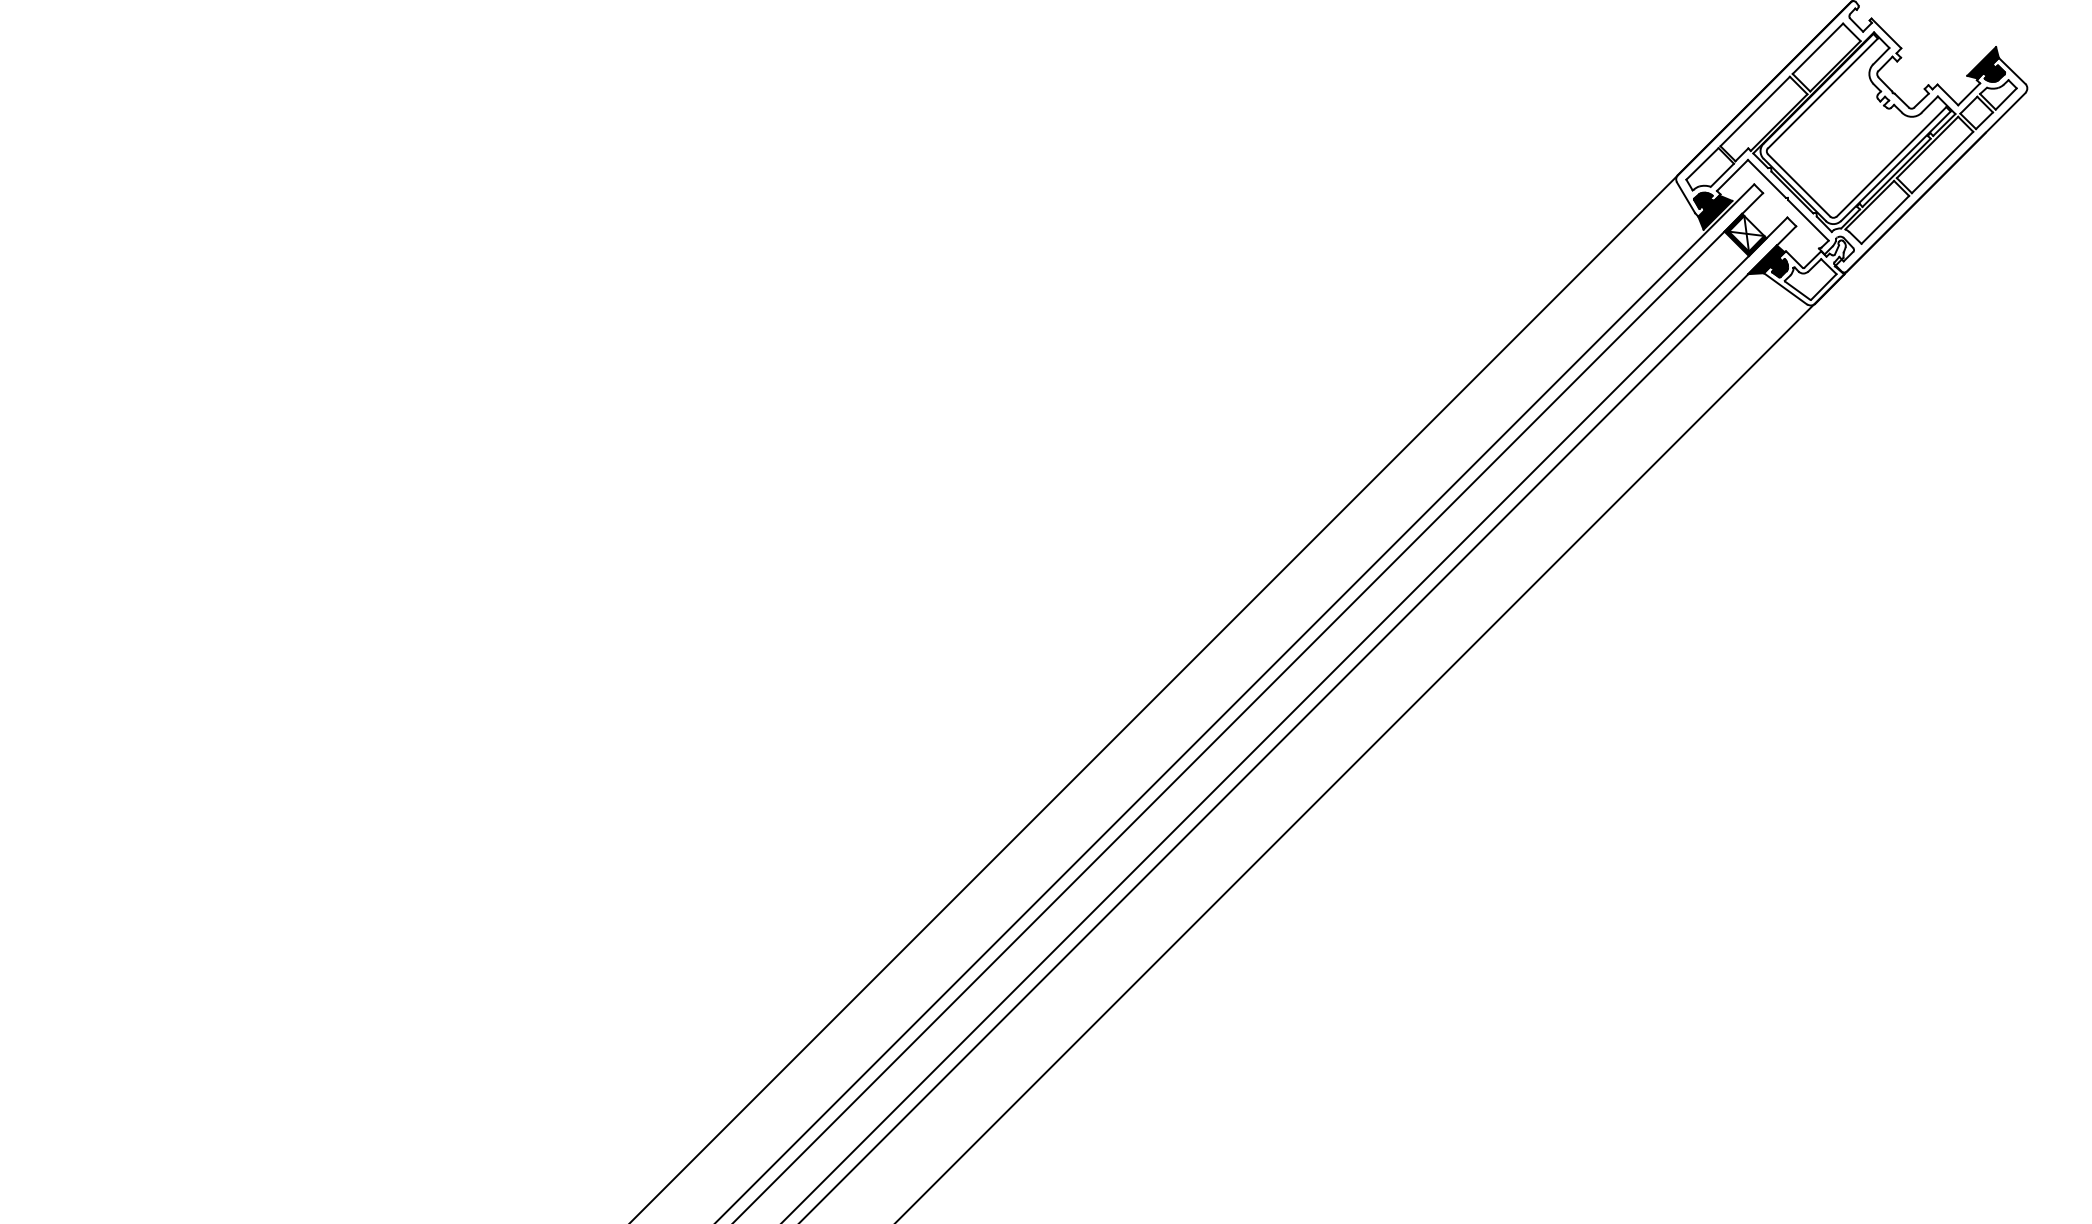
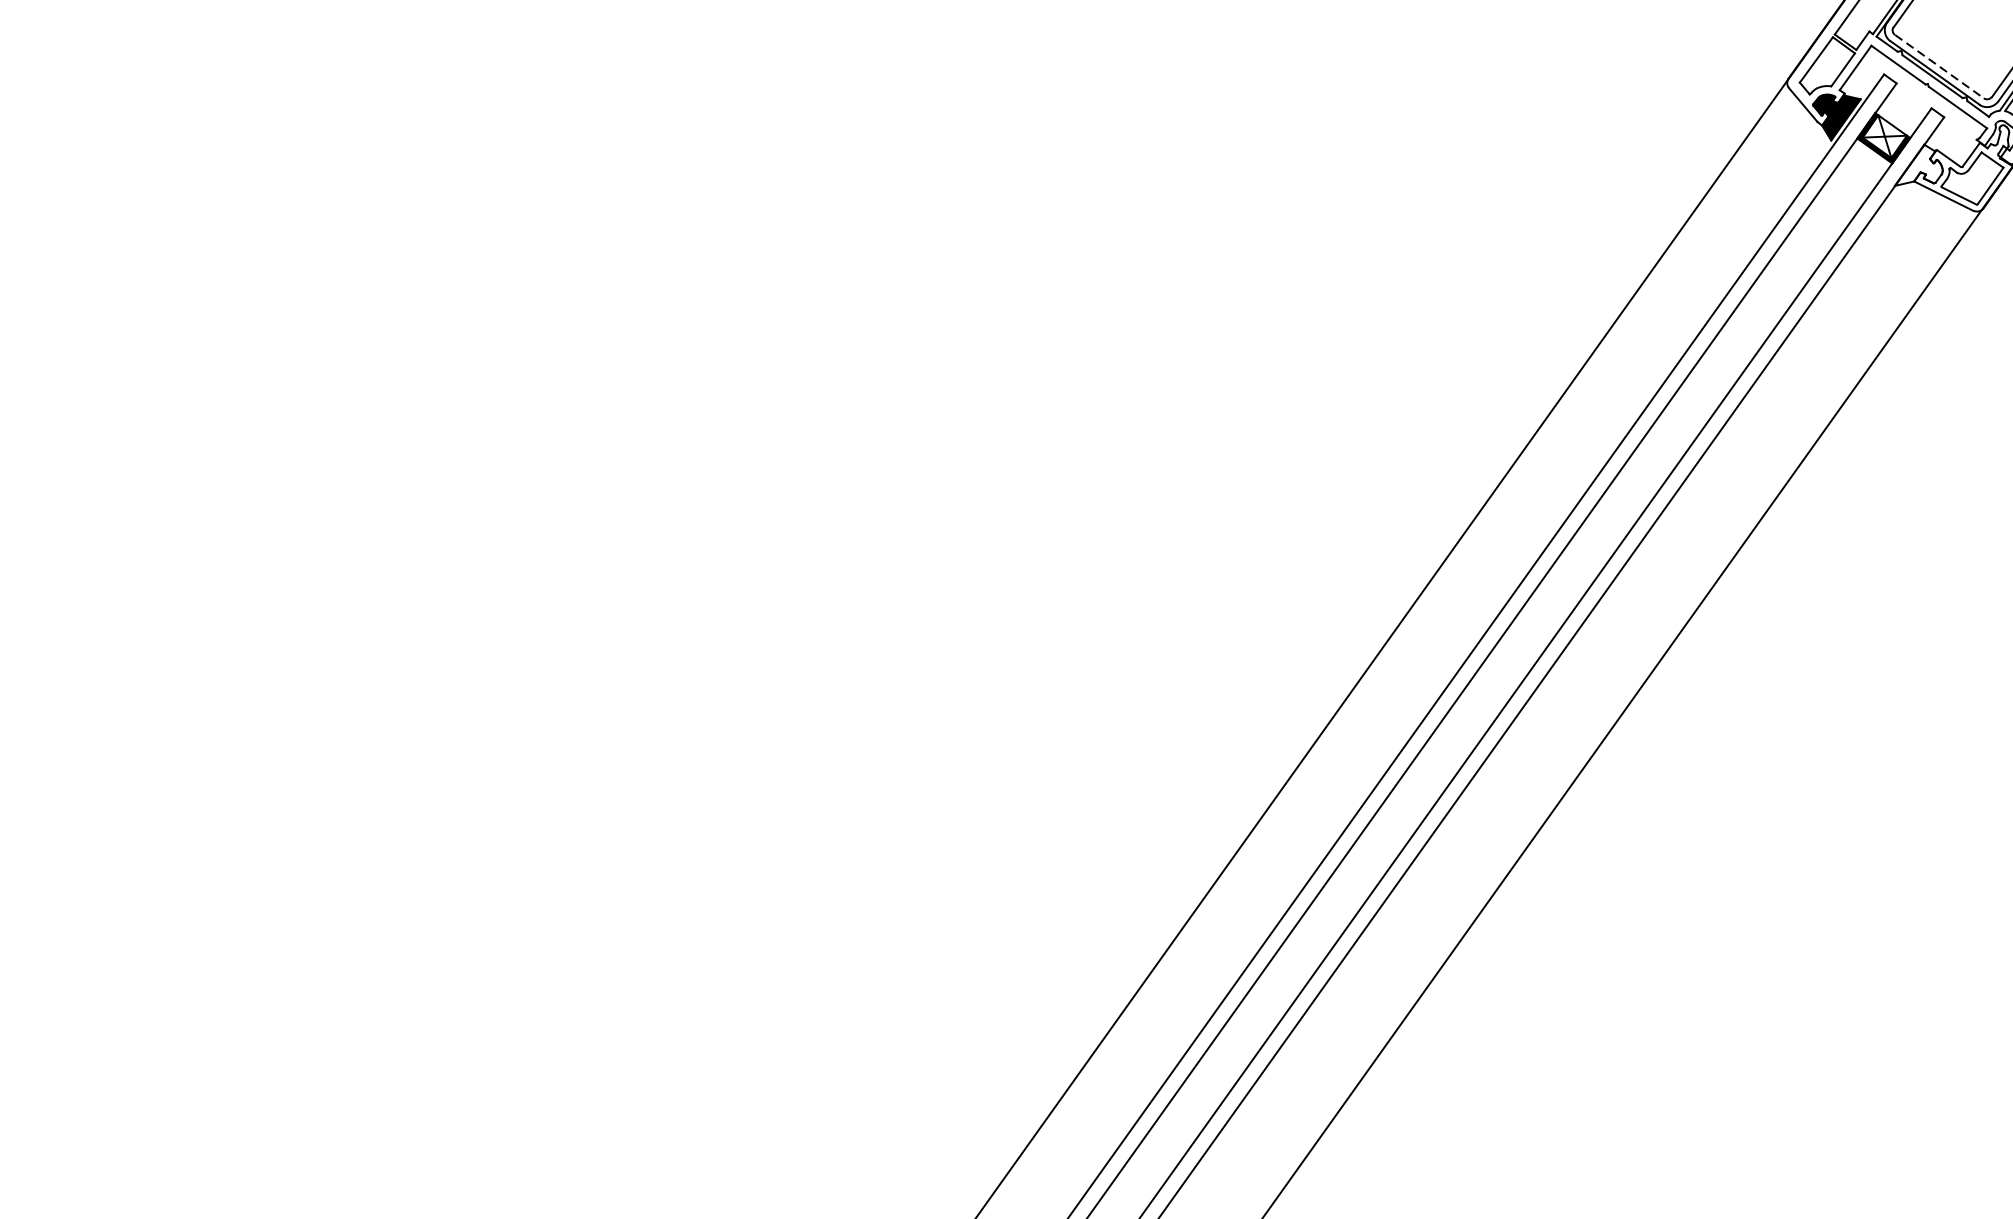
line: (1799, 185) -> (1939, 66), solid -> dashed
fill: (1768, 261) -> (1917, 166), removed

